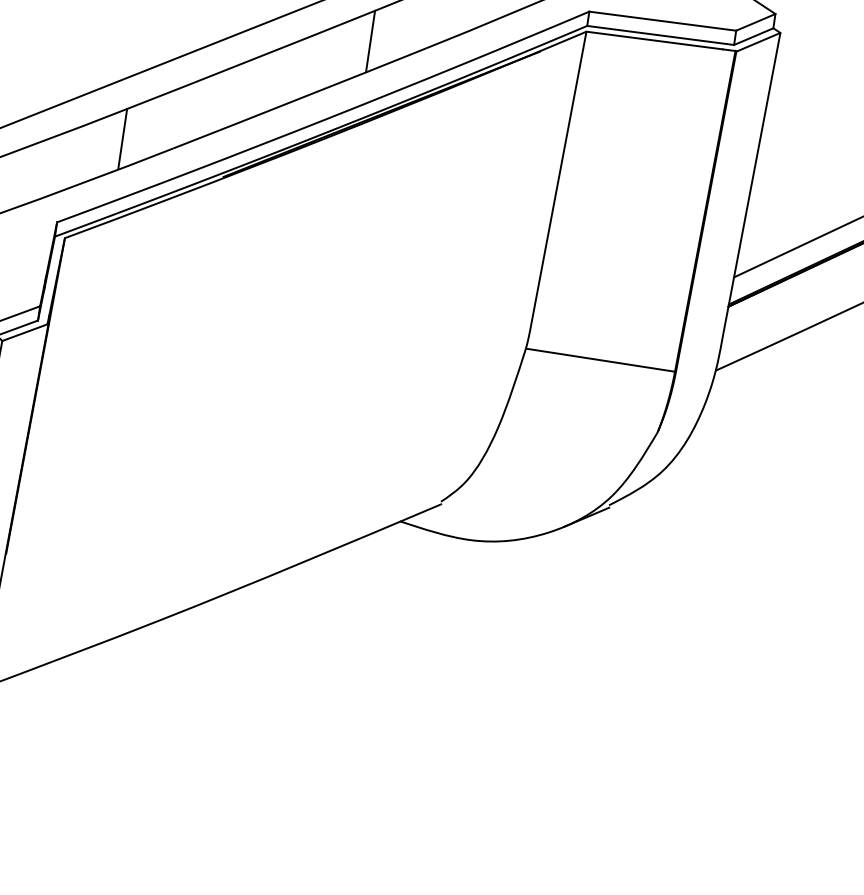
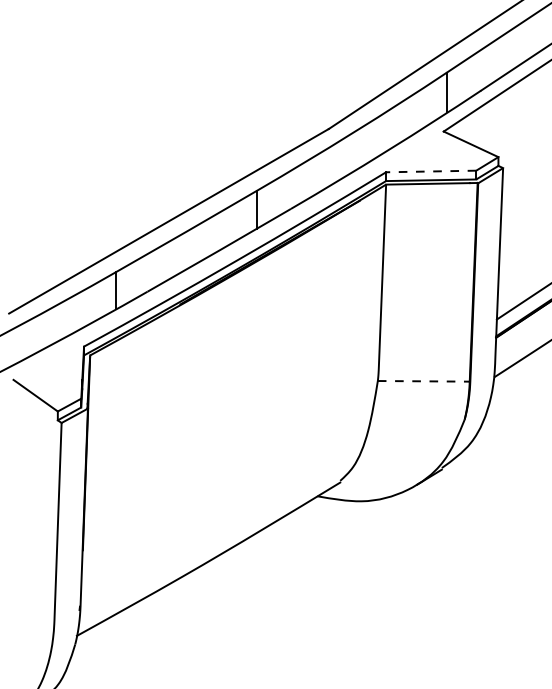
line: (661, 21) -> (430, 171), solid -> dashed
line: (599, 360) -> (423, 381), solid -> dashed

